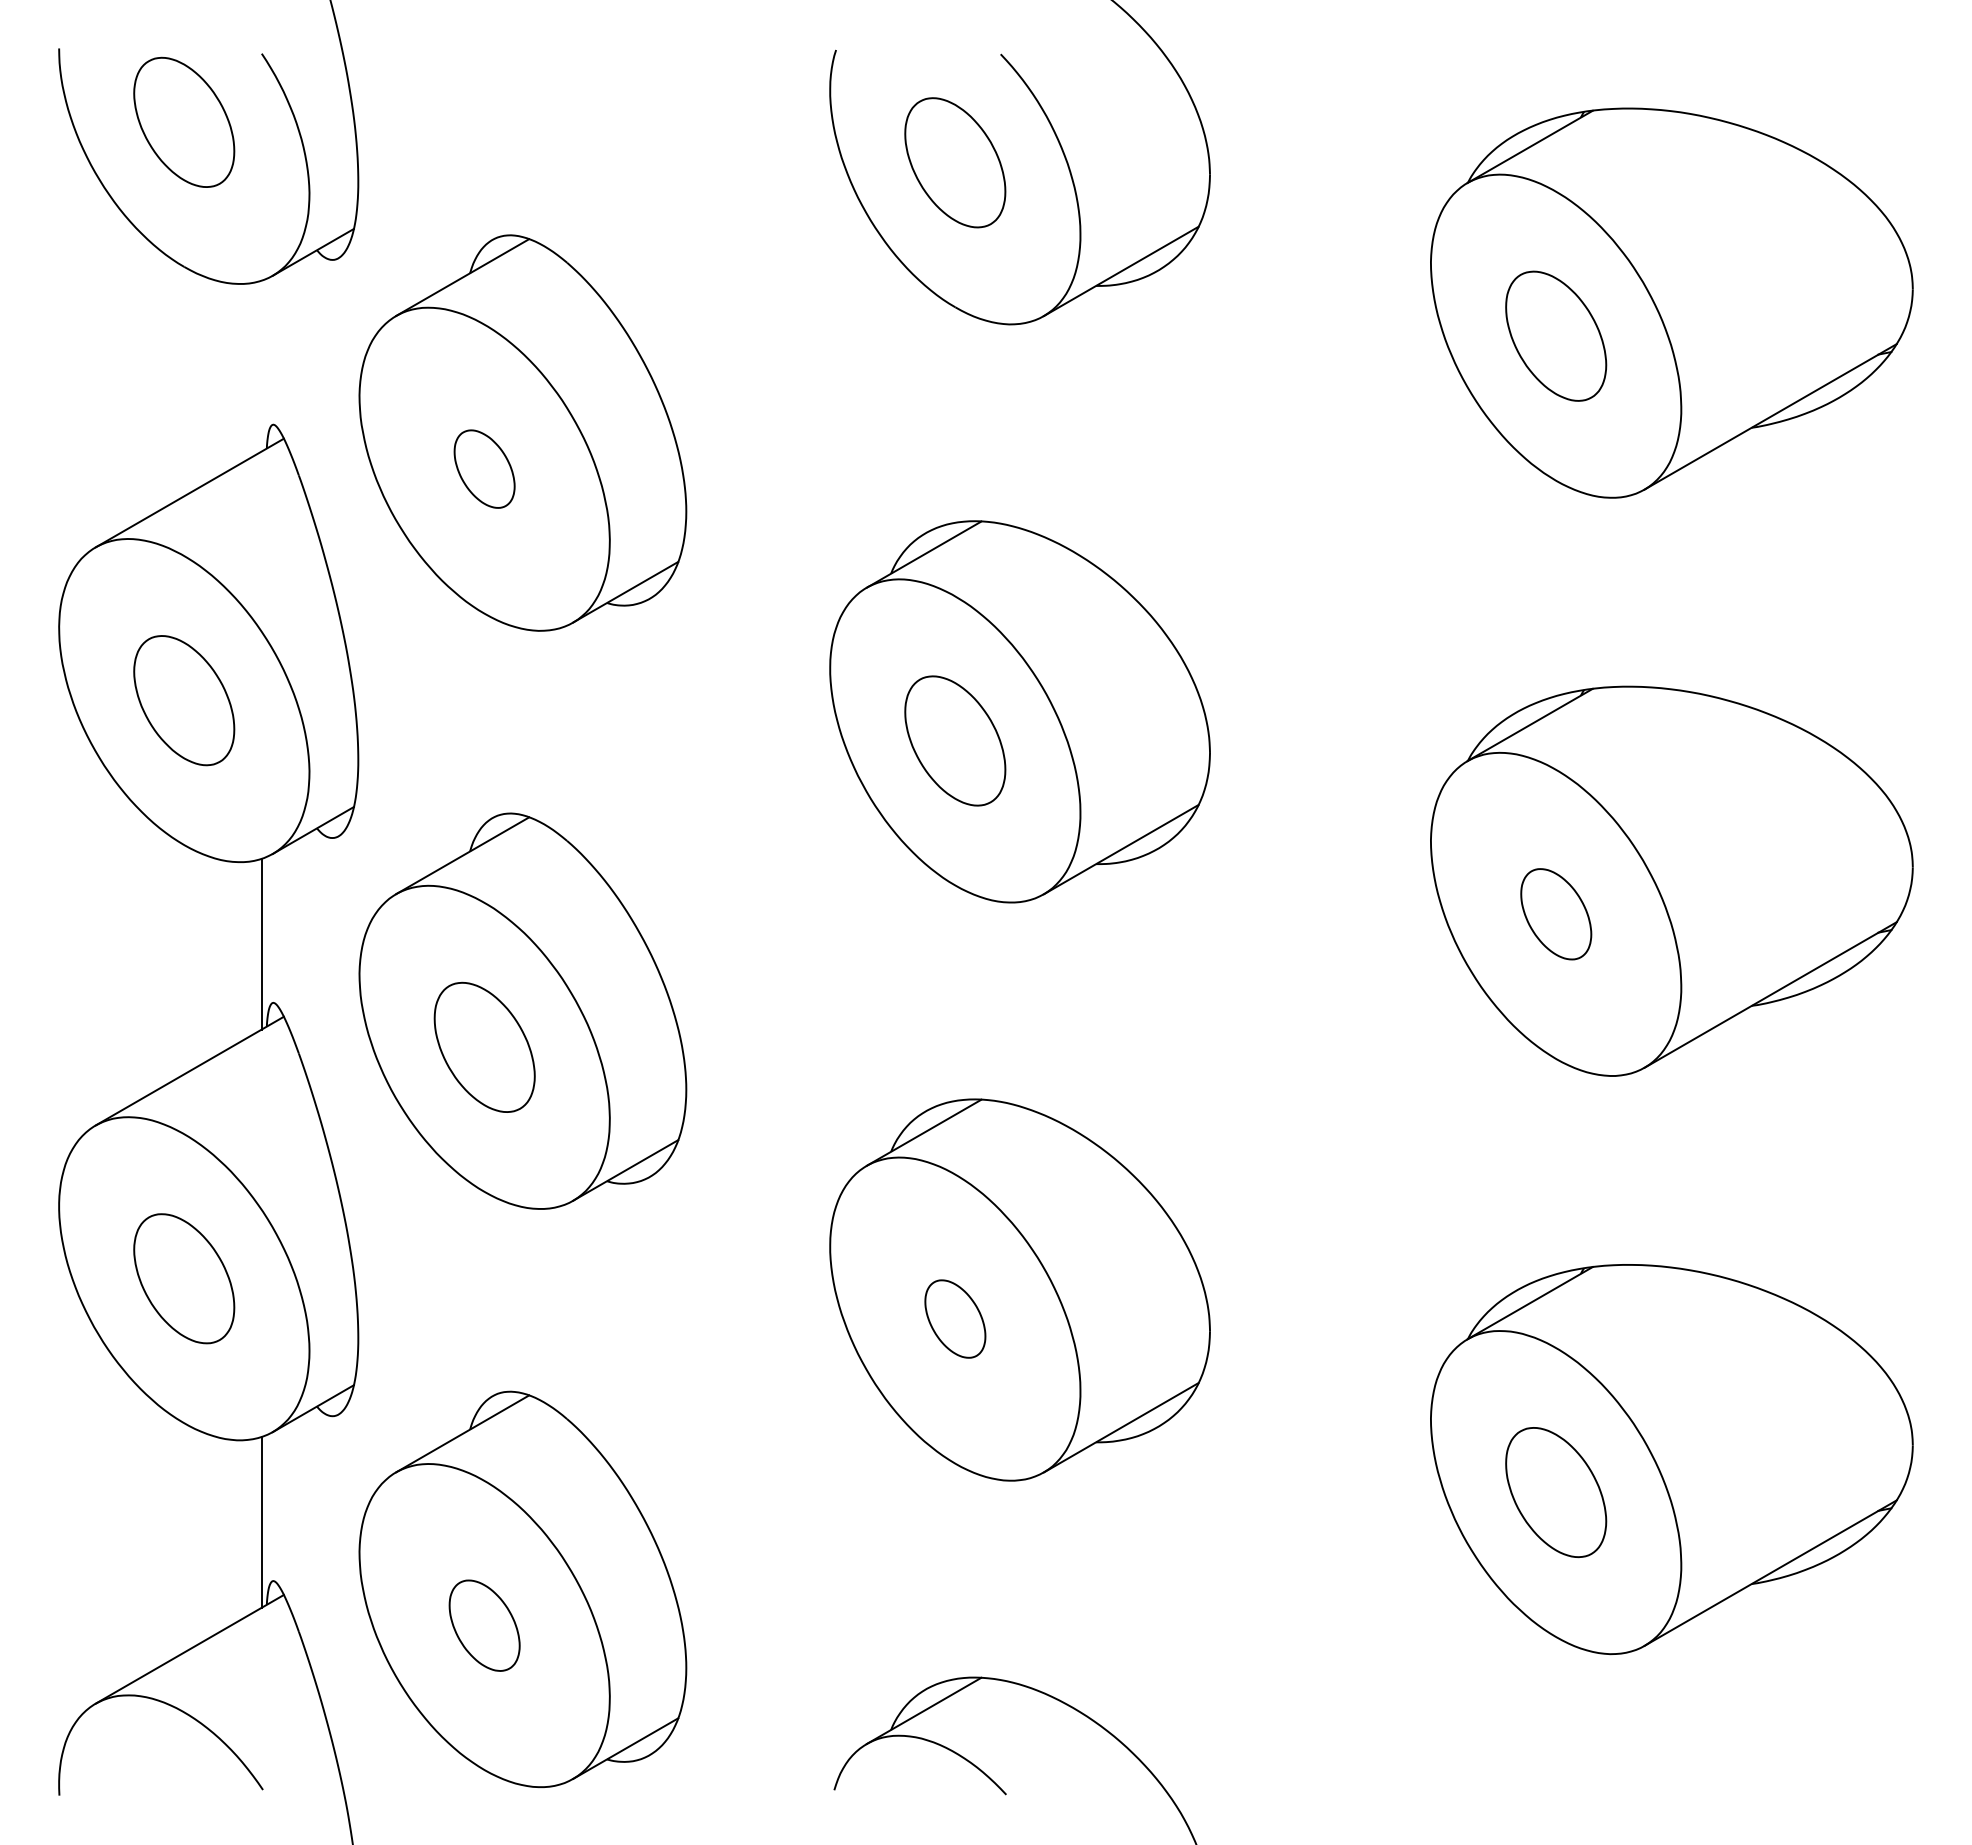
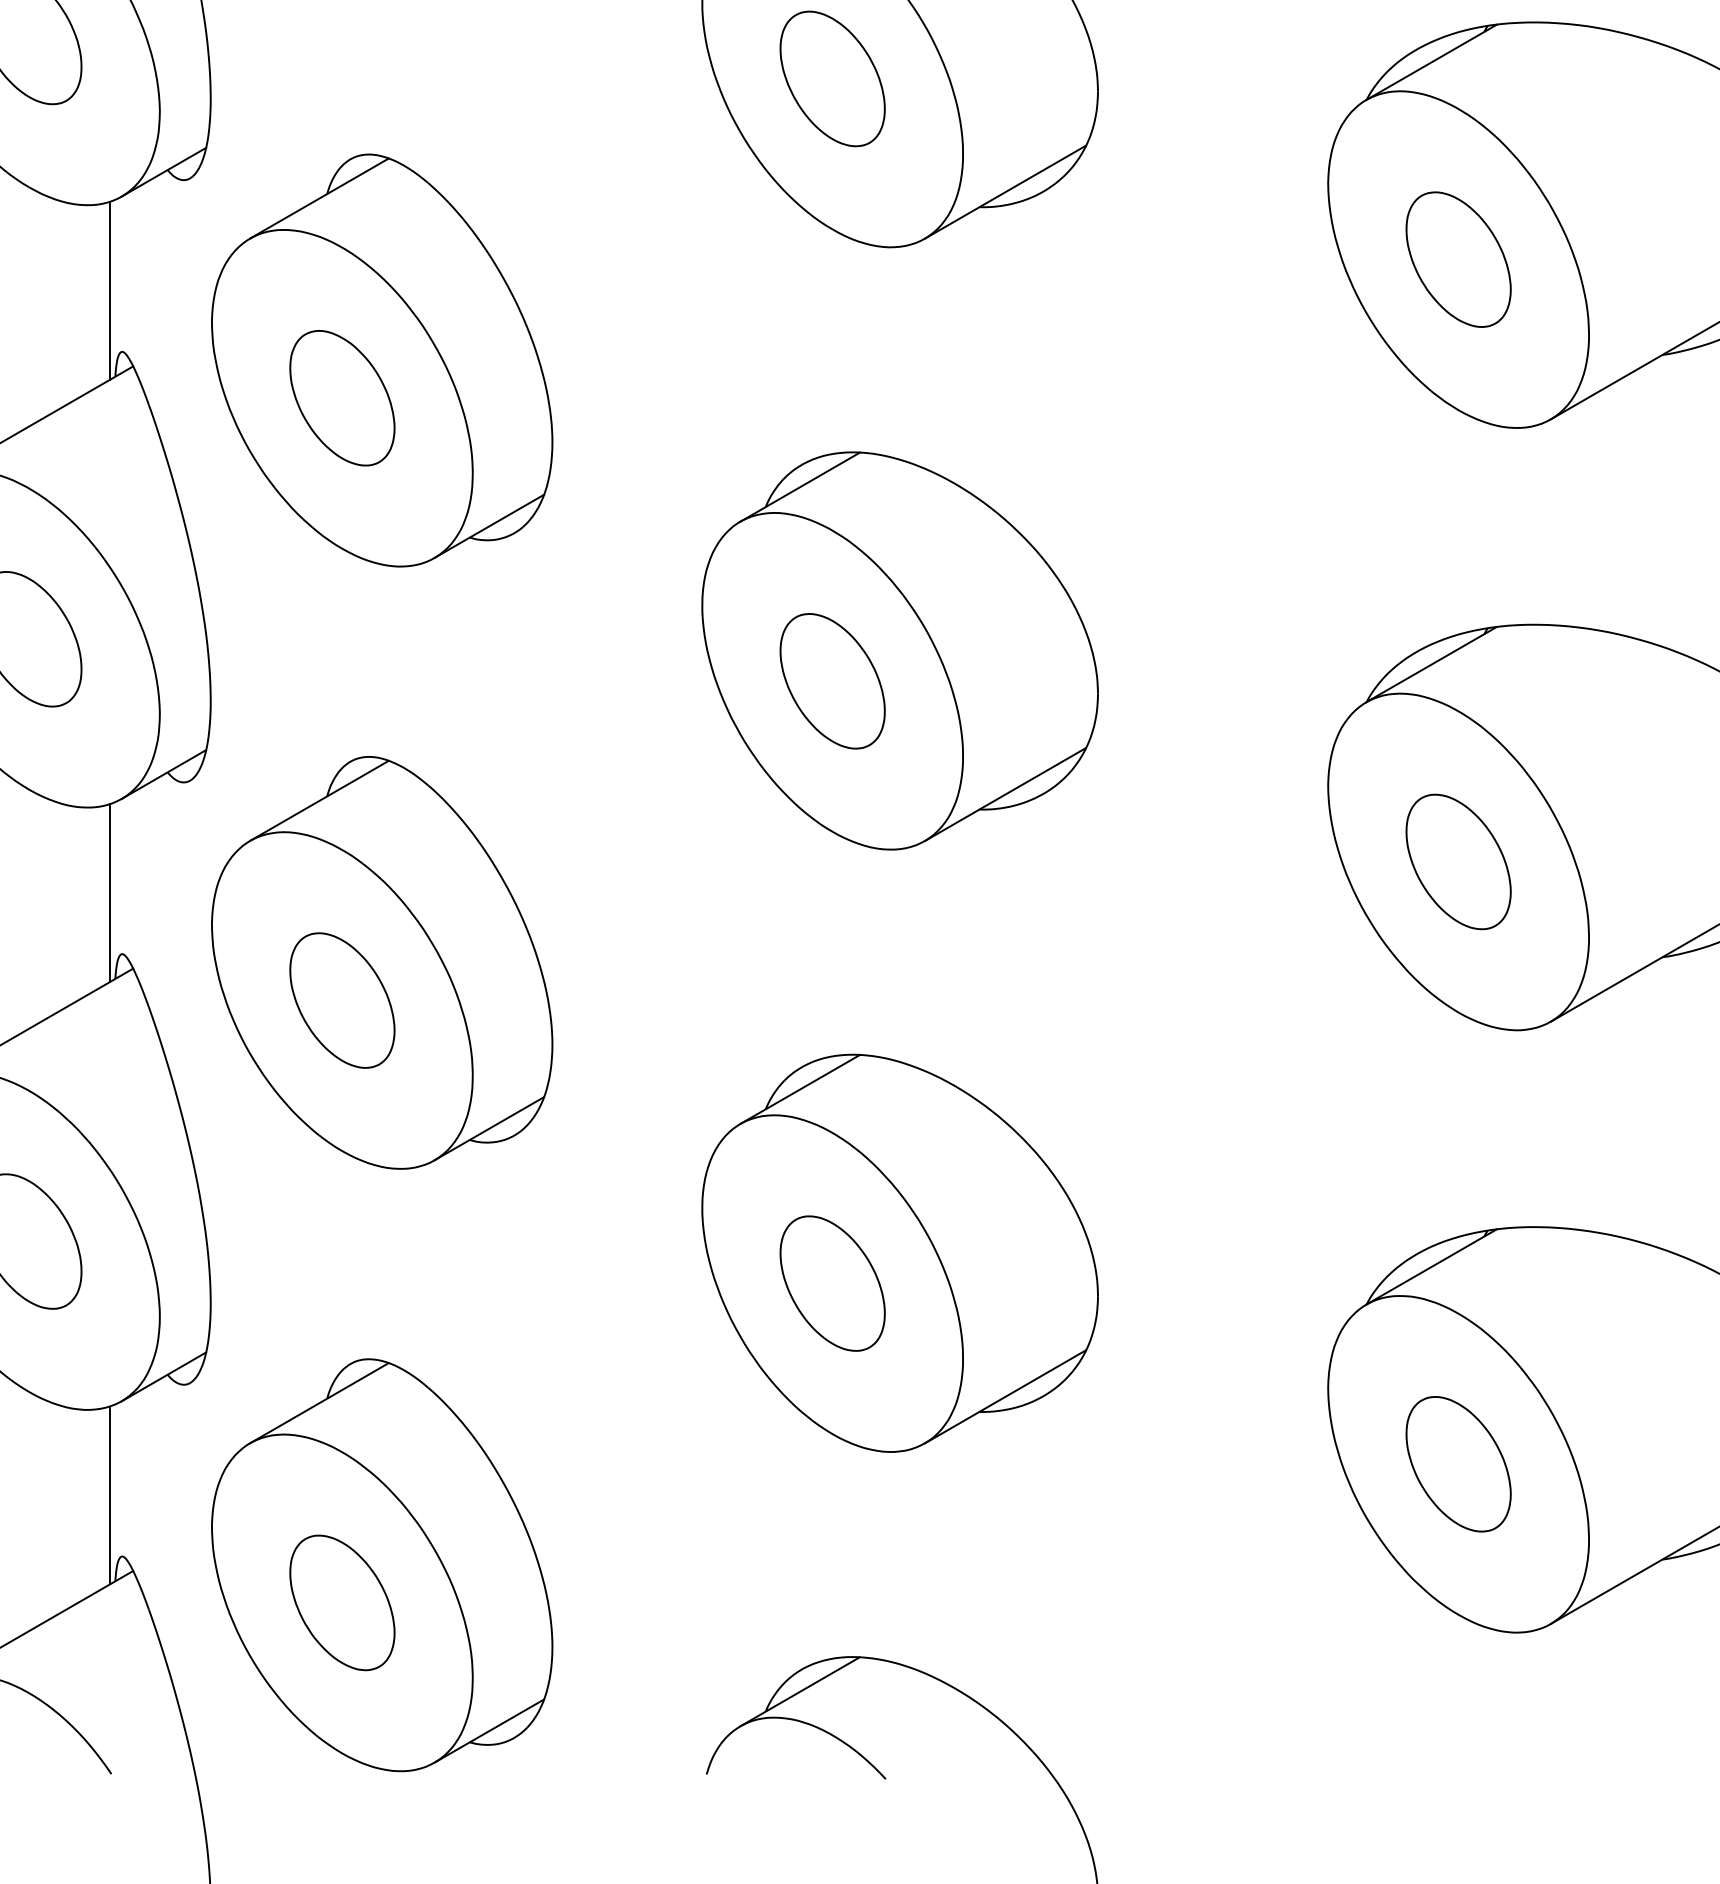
line: (261, 365) -> (109, 290), added
part: (484, 468) -> (342, 397), size x1.67
part: (1556, 913) -> (1458, 861), size x1.43
part: (955, 1318) -> (832, 1282), size x1.67
part: (484, 1625) -> (342, 1602), size x1.43

